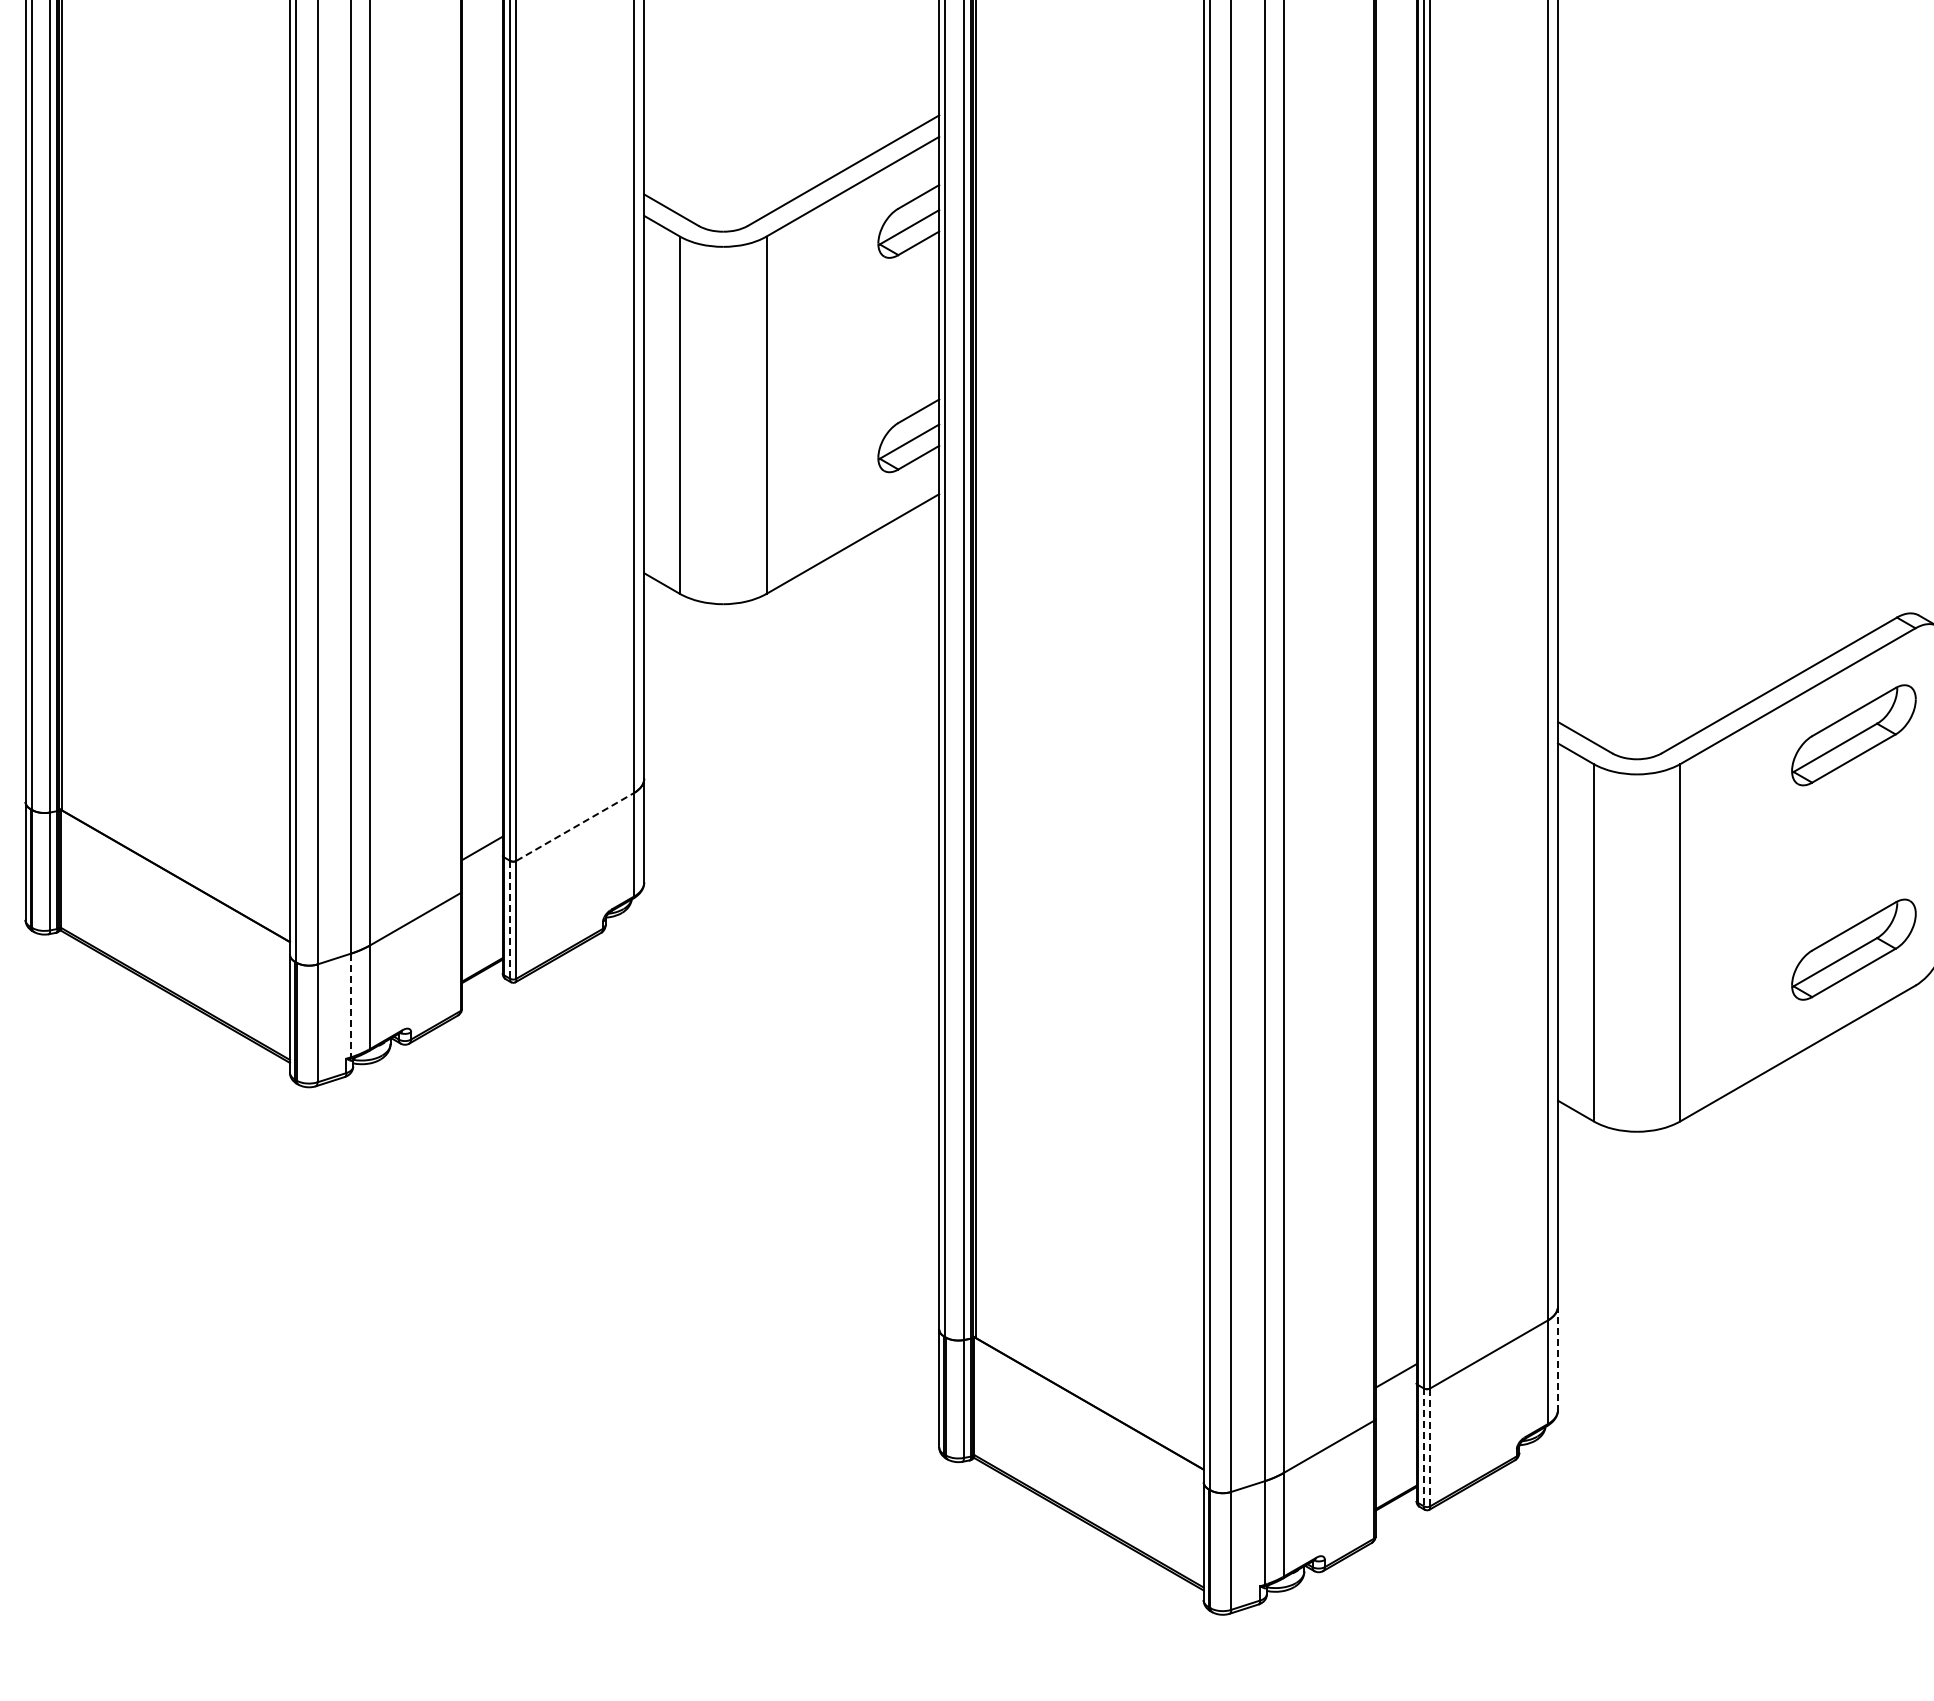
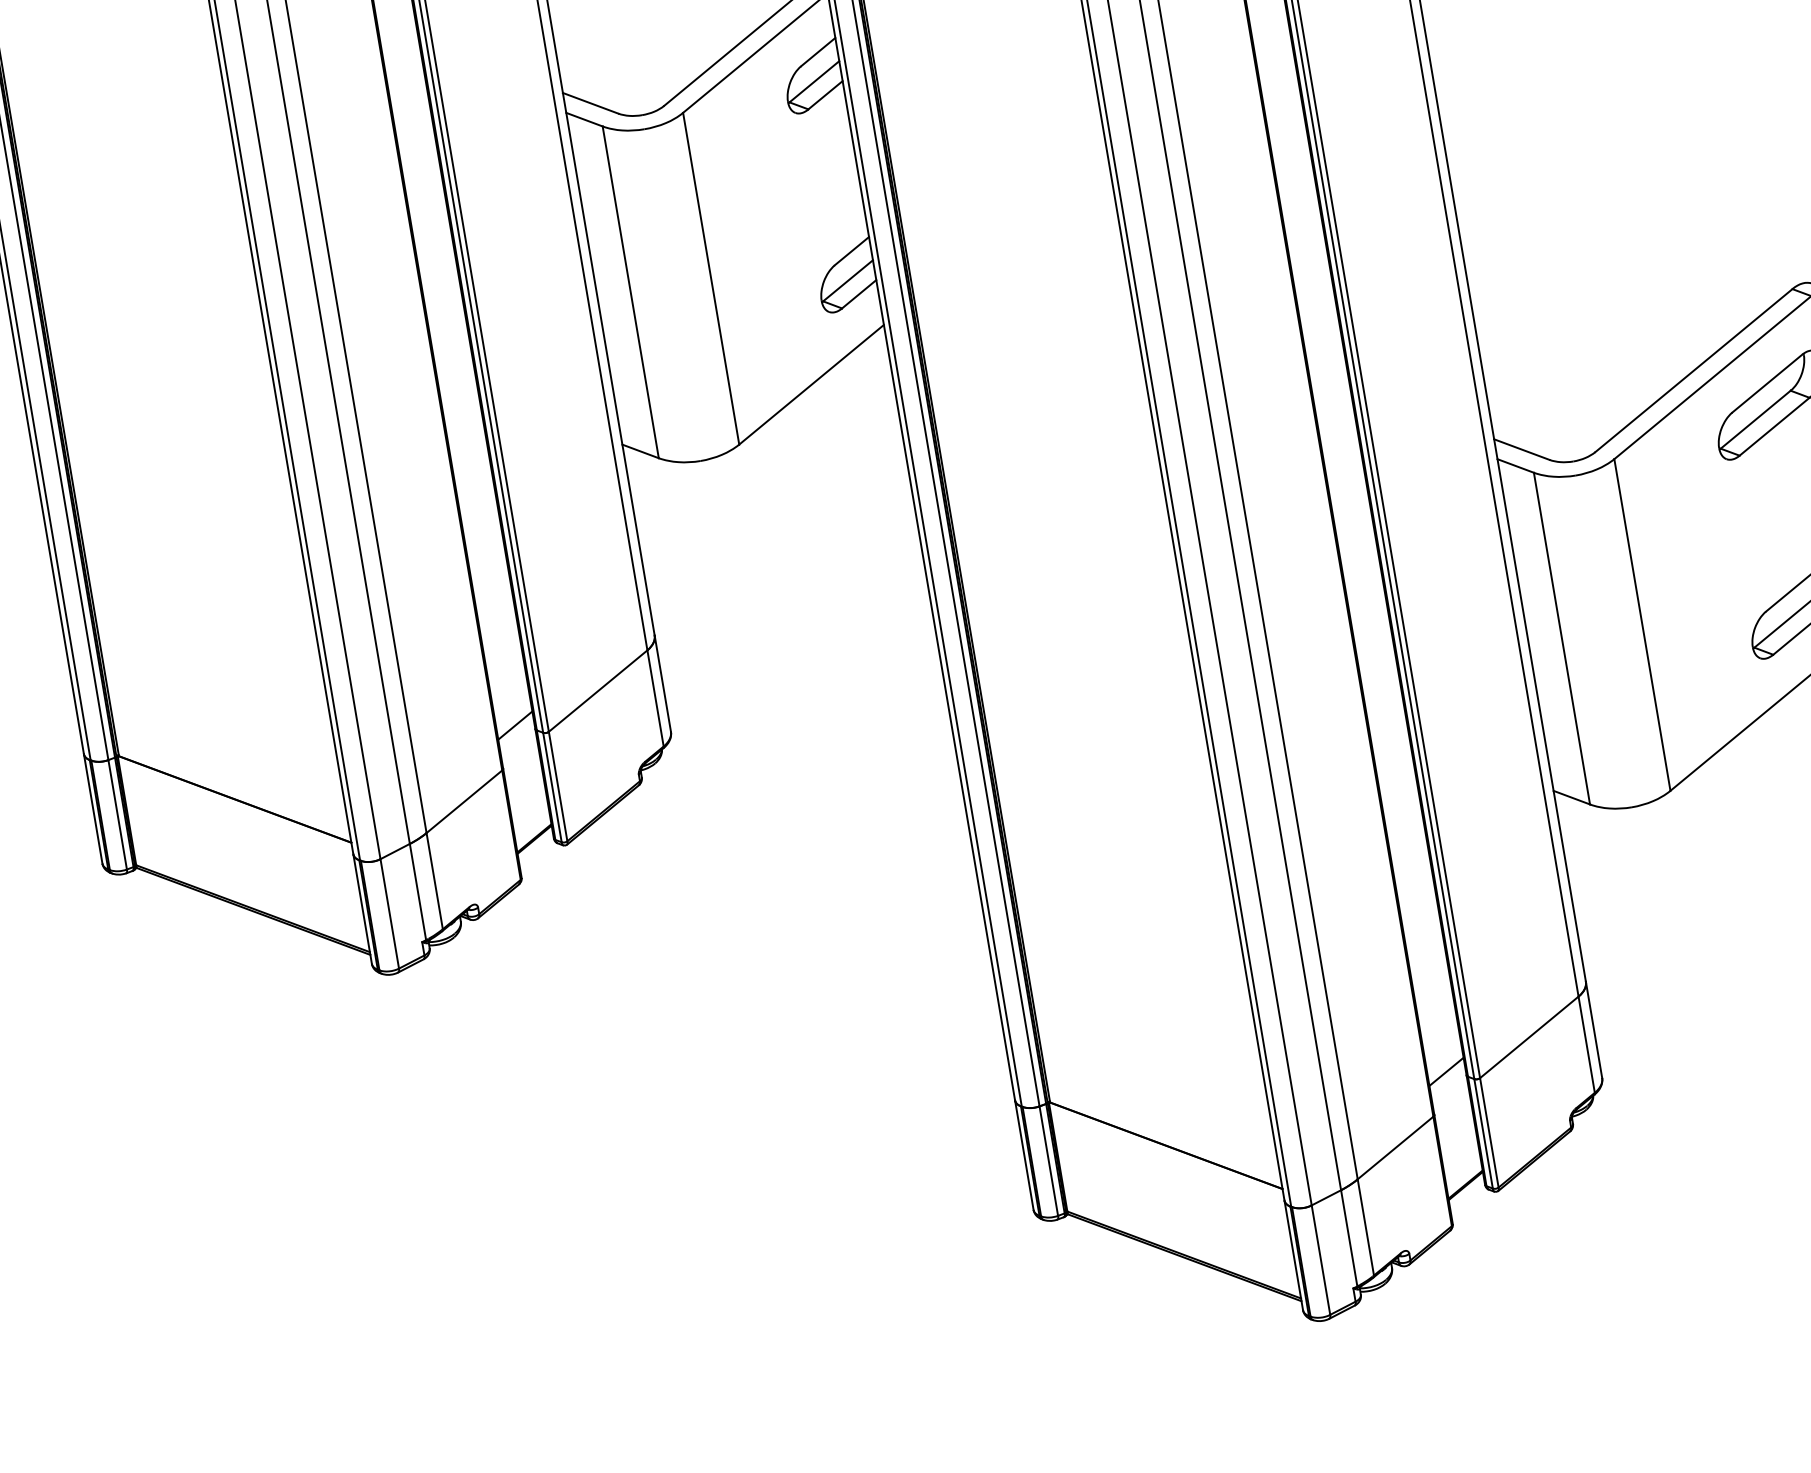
line: (575, 827) -> (598, 691), dashed -> solid
line: (510, 919) -> (552, 787), dashed -> solid
line: (350, 1005) -> (417, 892), dashed -> solid
line: (1558, 1358) -> (1594, 1030), dashed -> solid
line: (1423, 1447) -> (1483, 1133), dashed -> solid
line: (1430, 1447) -> (1489, 1132), dashed -> solid

